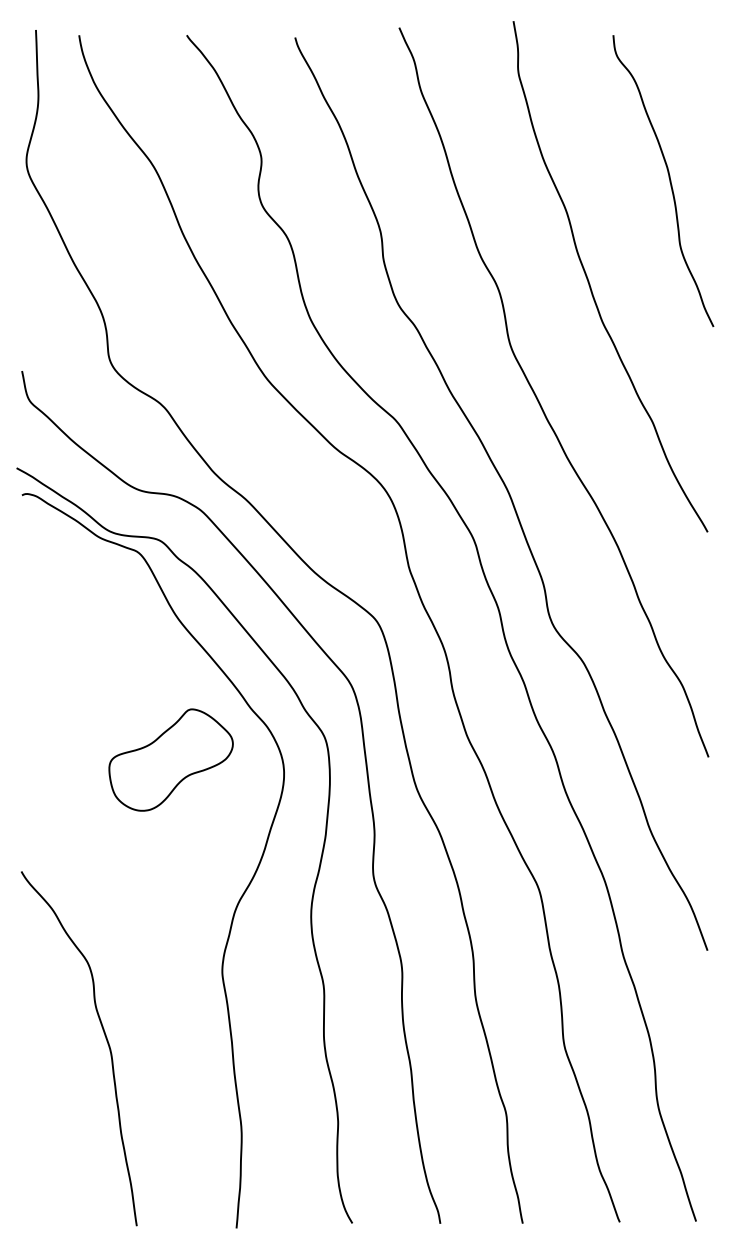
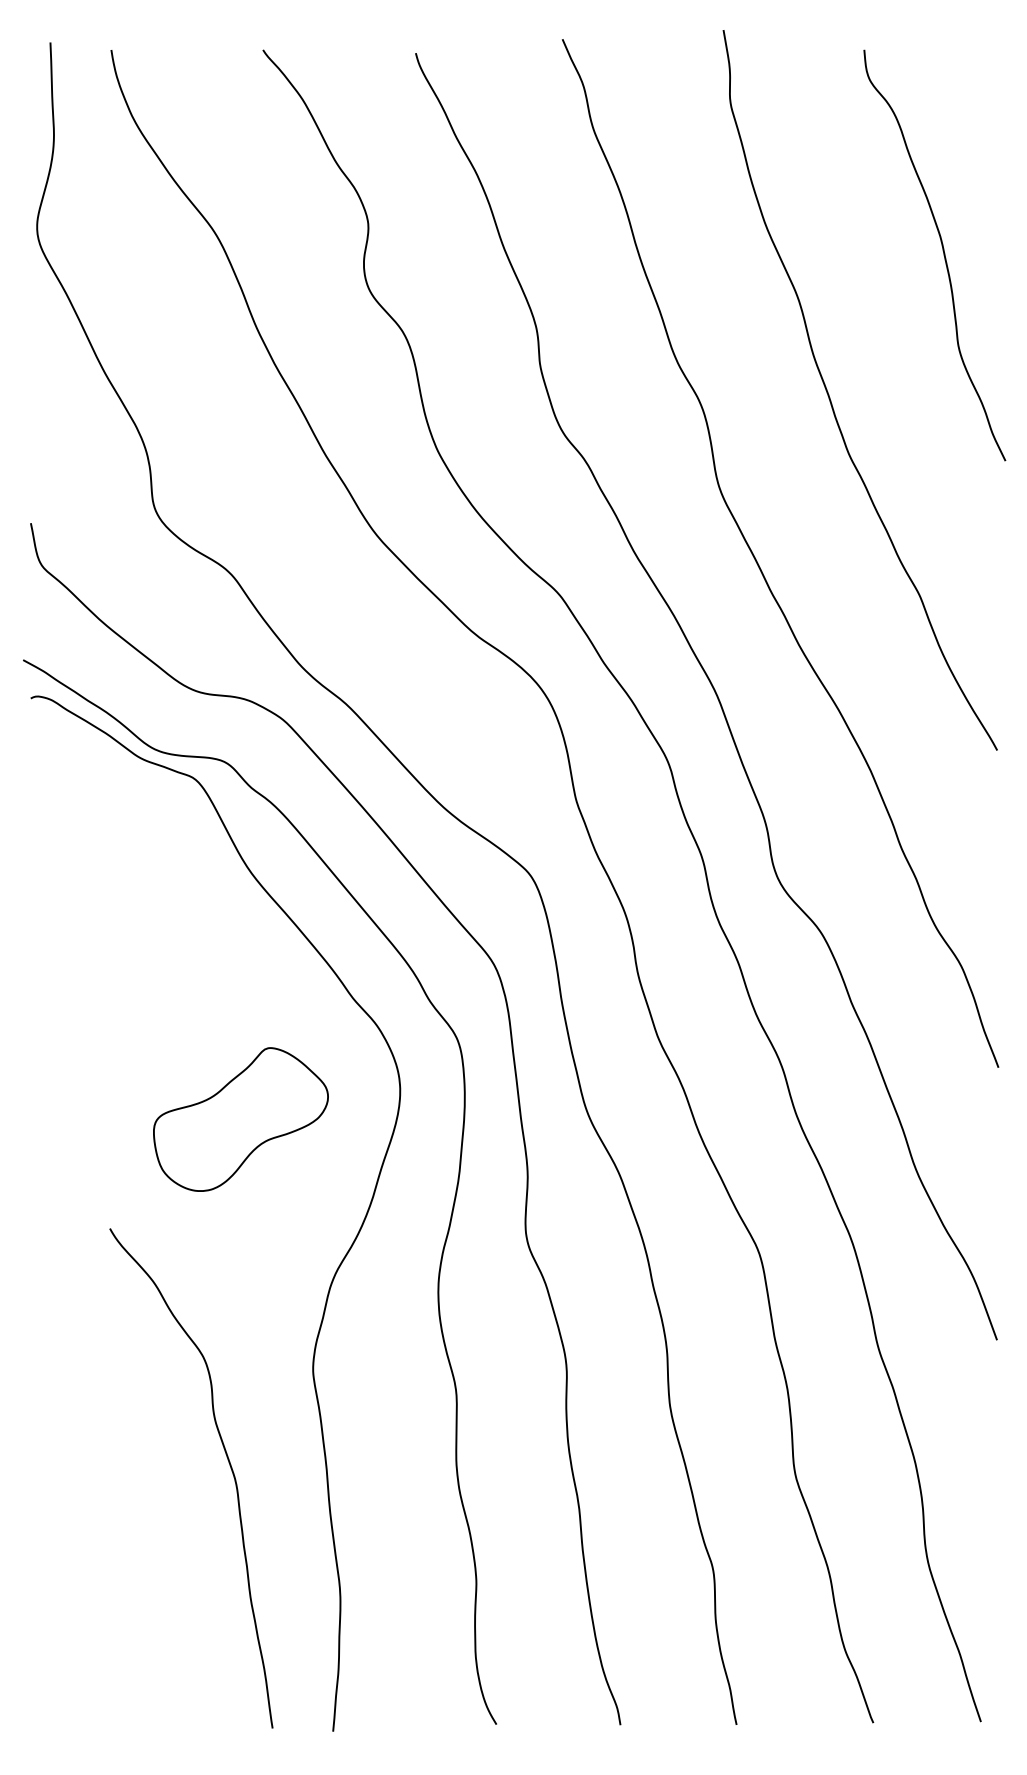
part: (170, 760) -> (240, 1119), moved
curve: (106, 1039) -> (229, 1465), moved

